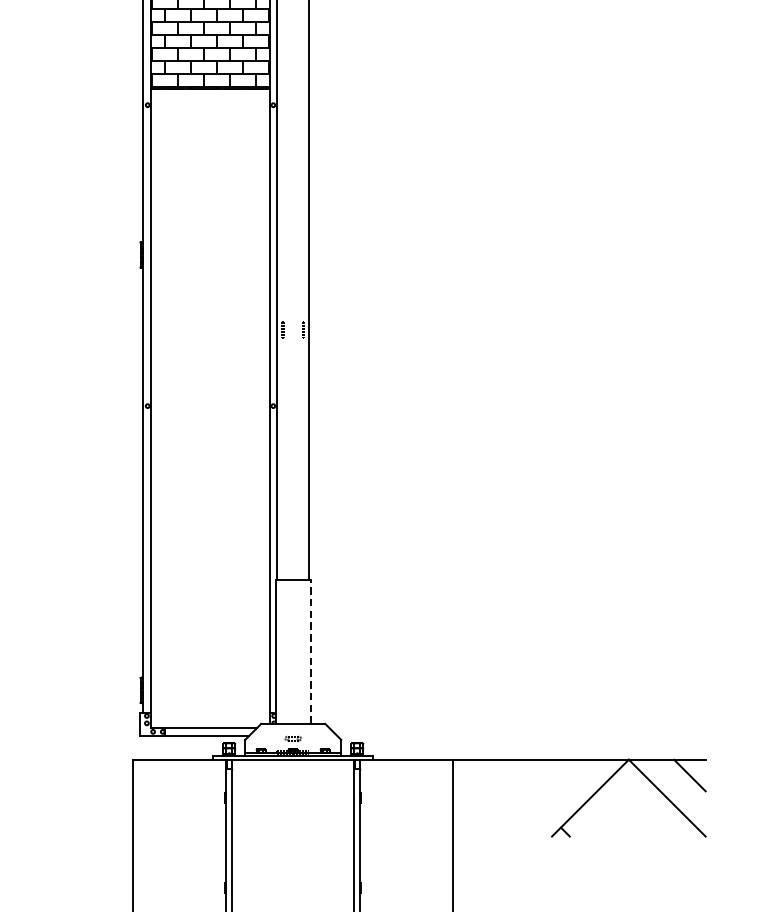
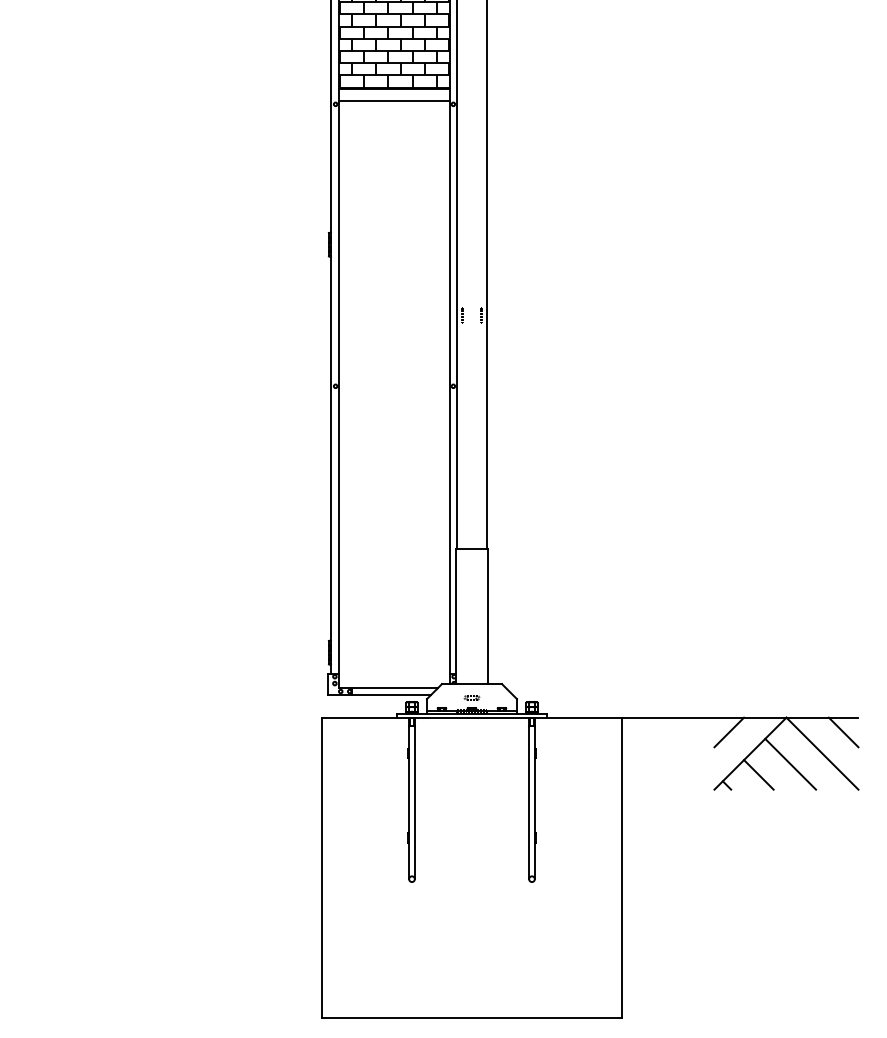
line: (210, 102) -> (394, 101), added
line: (310, 651) -> (488, 616), dashed -> solid
line: (568, 775) -> (729, 732), added
line: (633, 808) -> (790, 763), added
line: (598, 820) -> (758, 774), added

